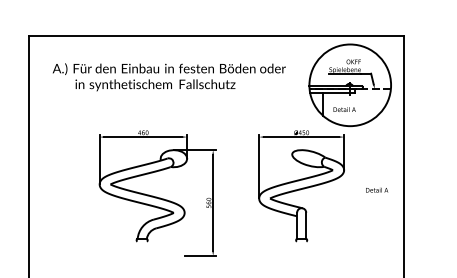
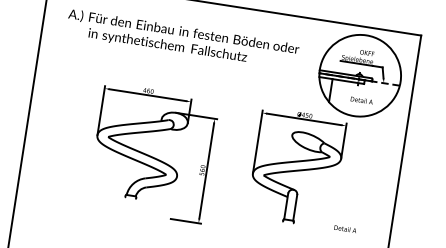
text: (344, 109) -> (361, 100), moved
text: (377, 189) -> (345, 228), moved

